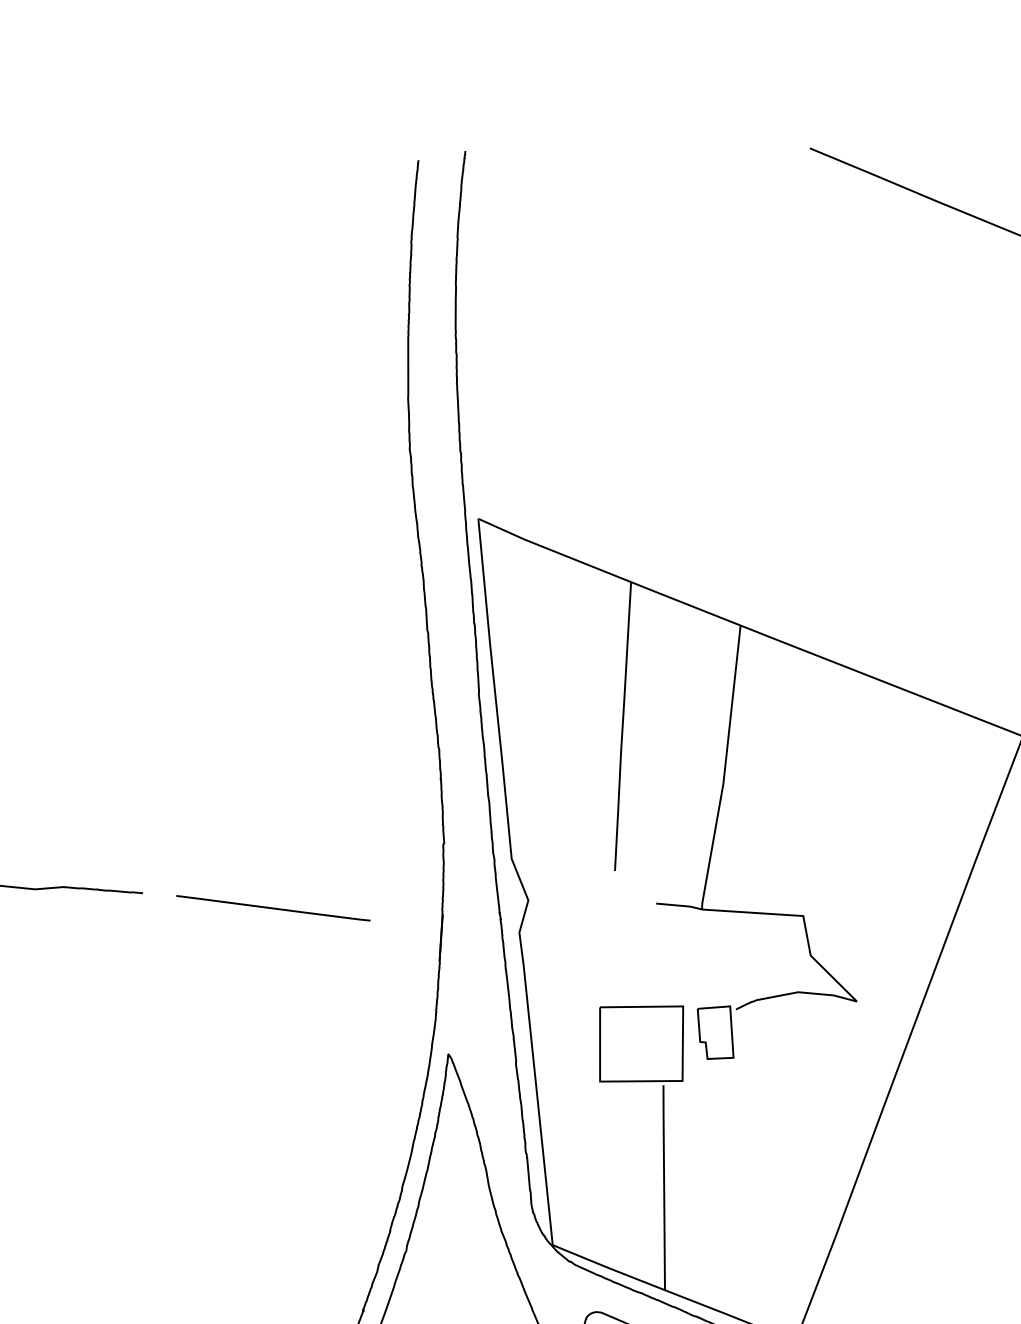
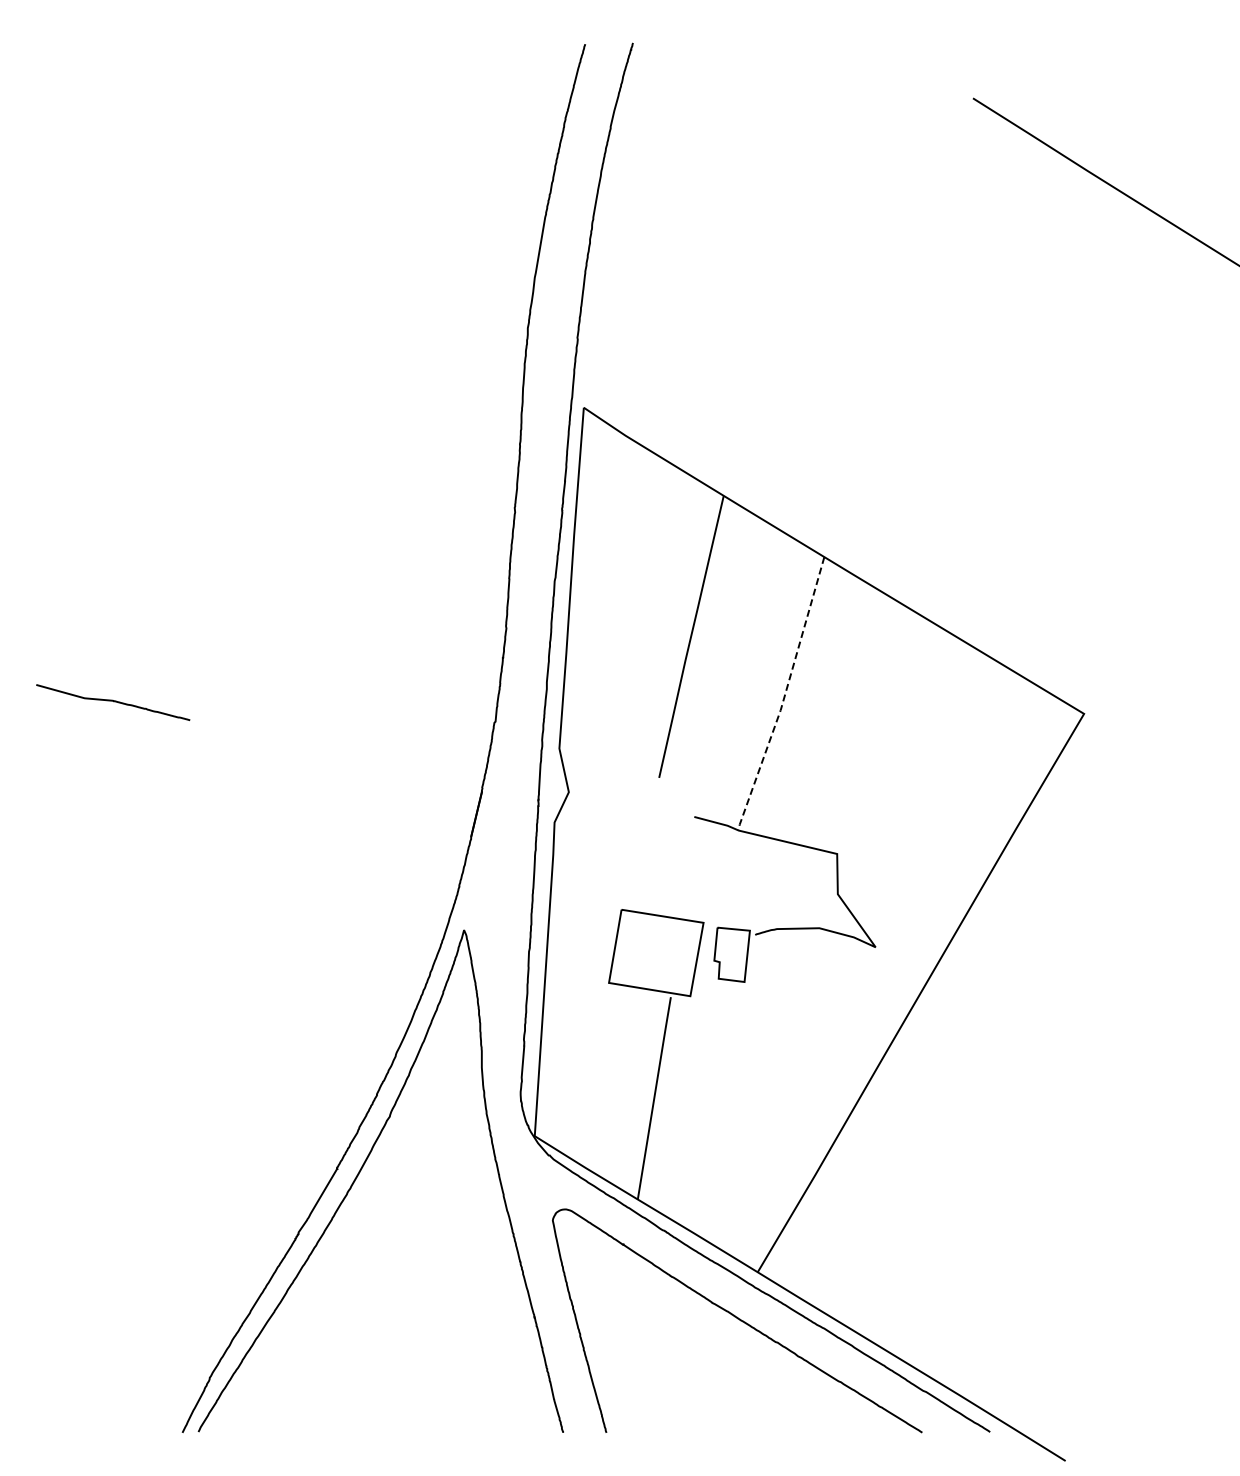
line: (724, 768) -> (784, 695), solid -> dashed
line: (272, 907) -> (315, 756), removed

